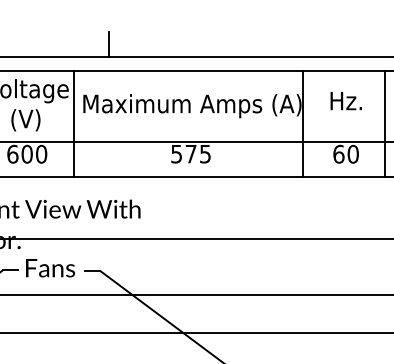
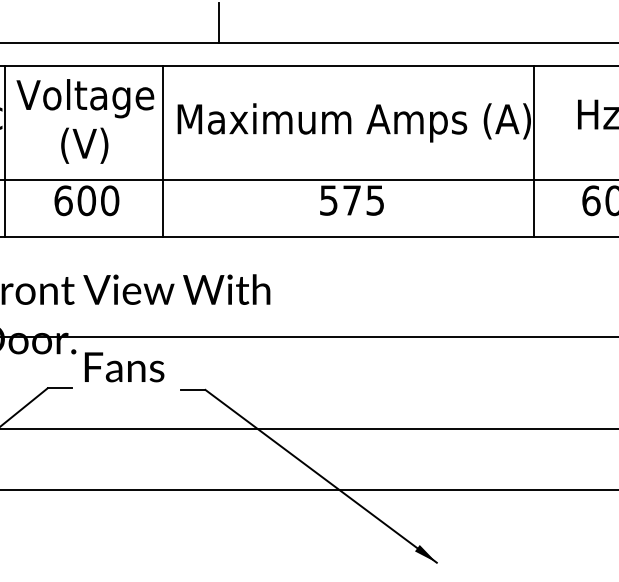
text: (50, 268) -> (124, 367), moved

